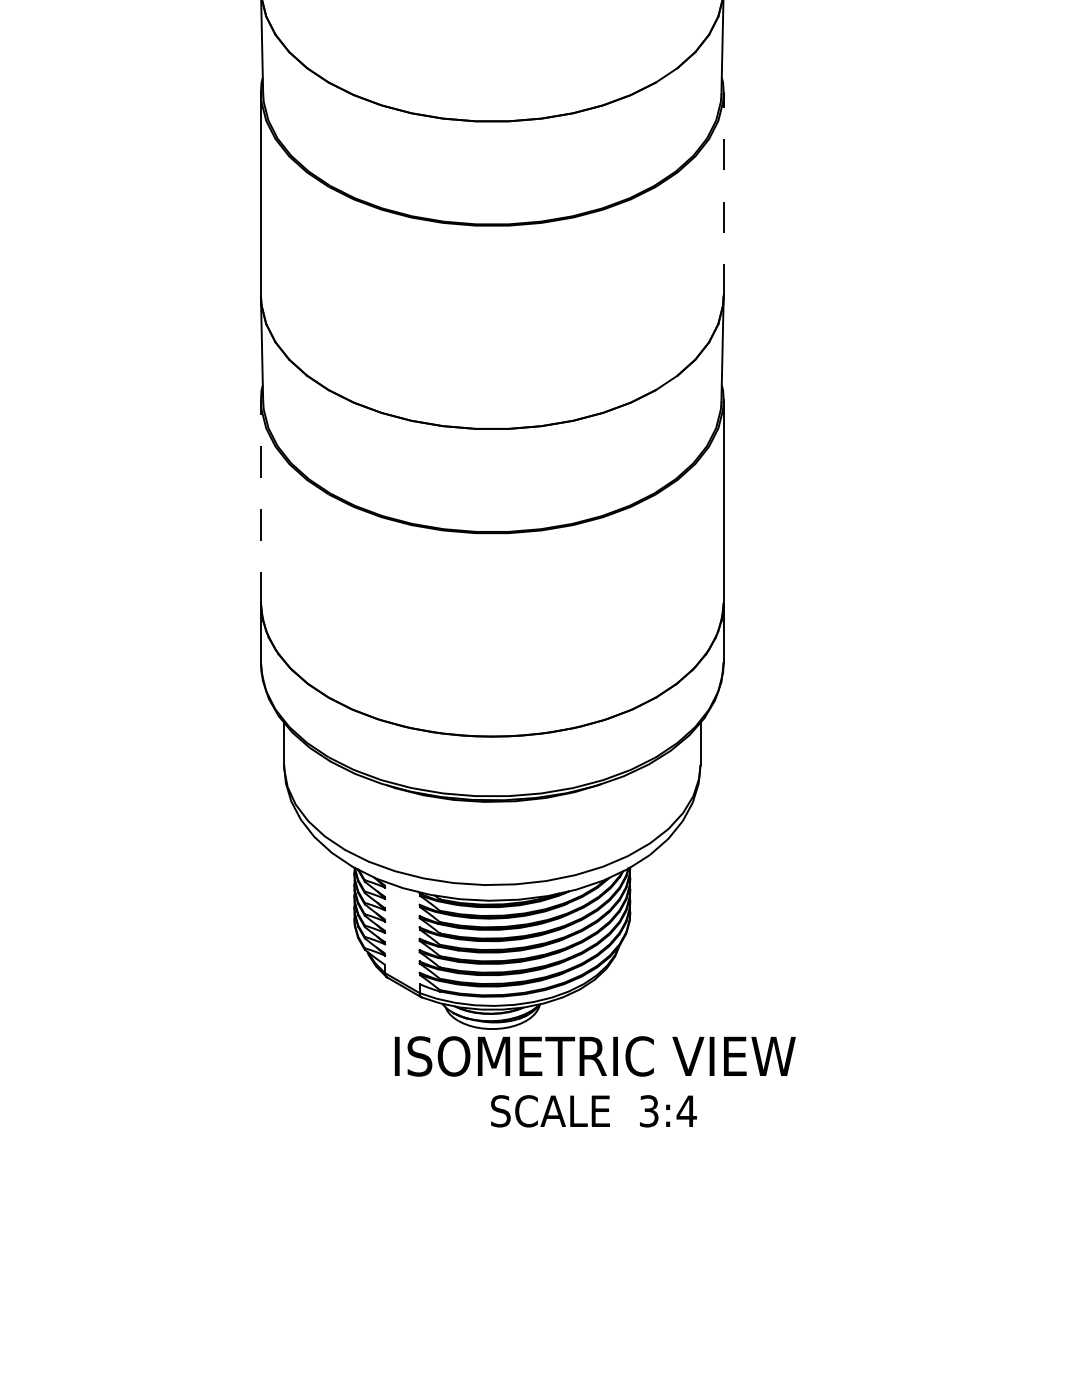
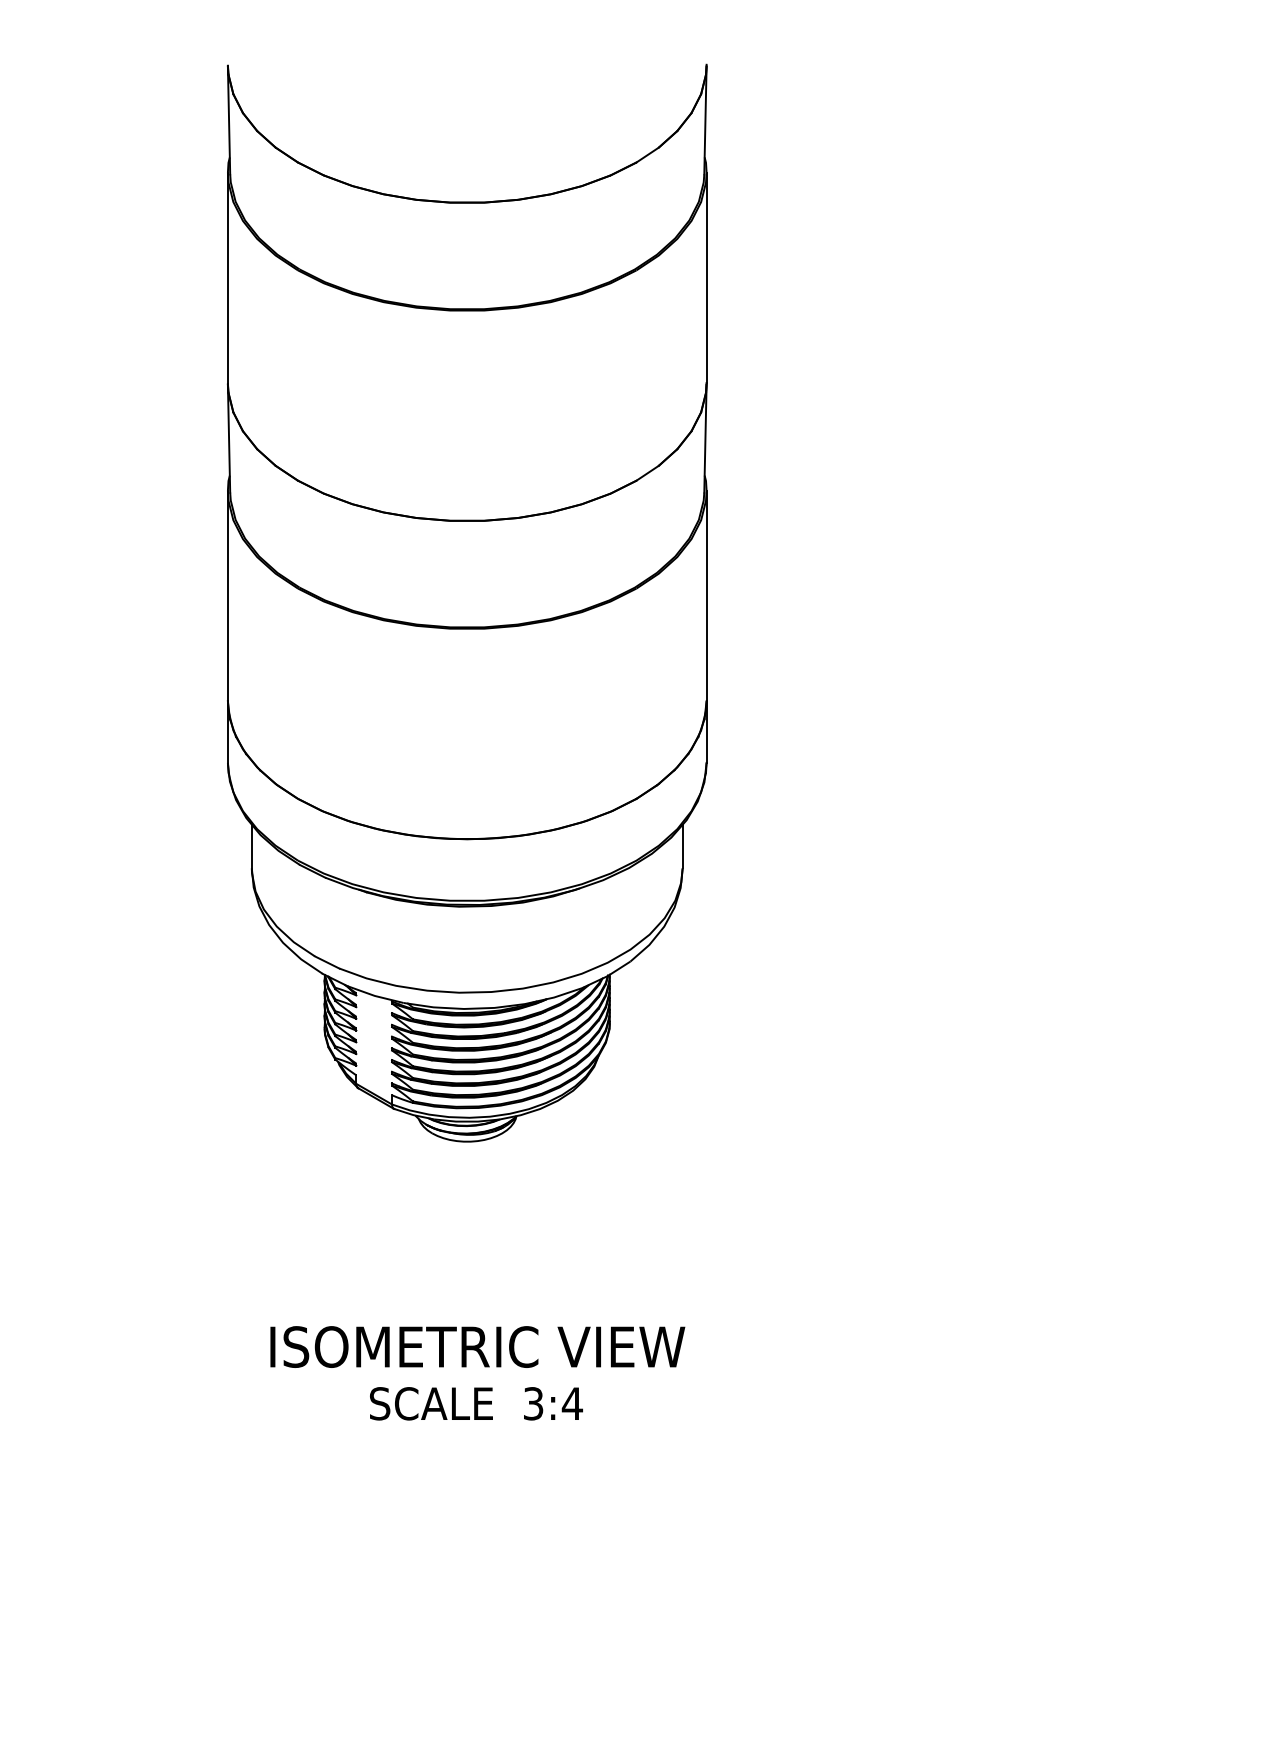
line: (723, 193) -> (706, 277), dashed -> solid
line: (260, 501) -> (227, 595), dashed -> solid
text: (595, 1082) -> (477, 1373), moved

